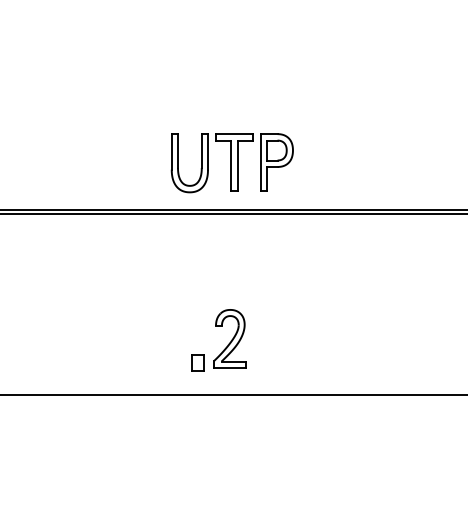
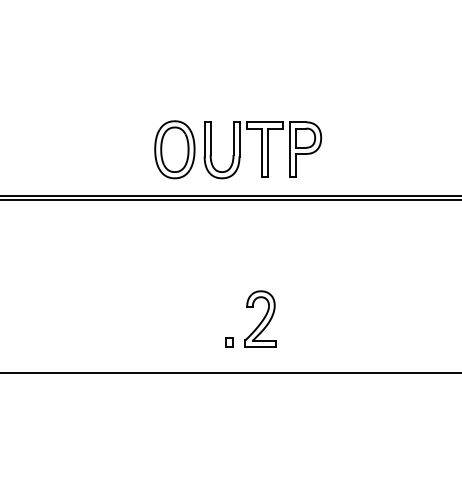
part: (140, 162) -> (174, 149), added
part: (197, 363) -> (229, 342), size x0.62

